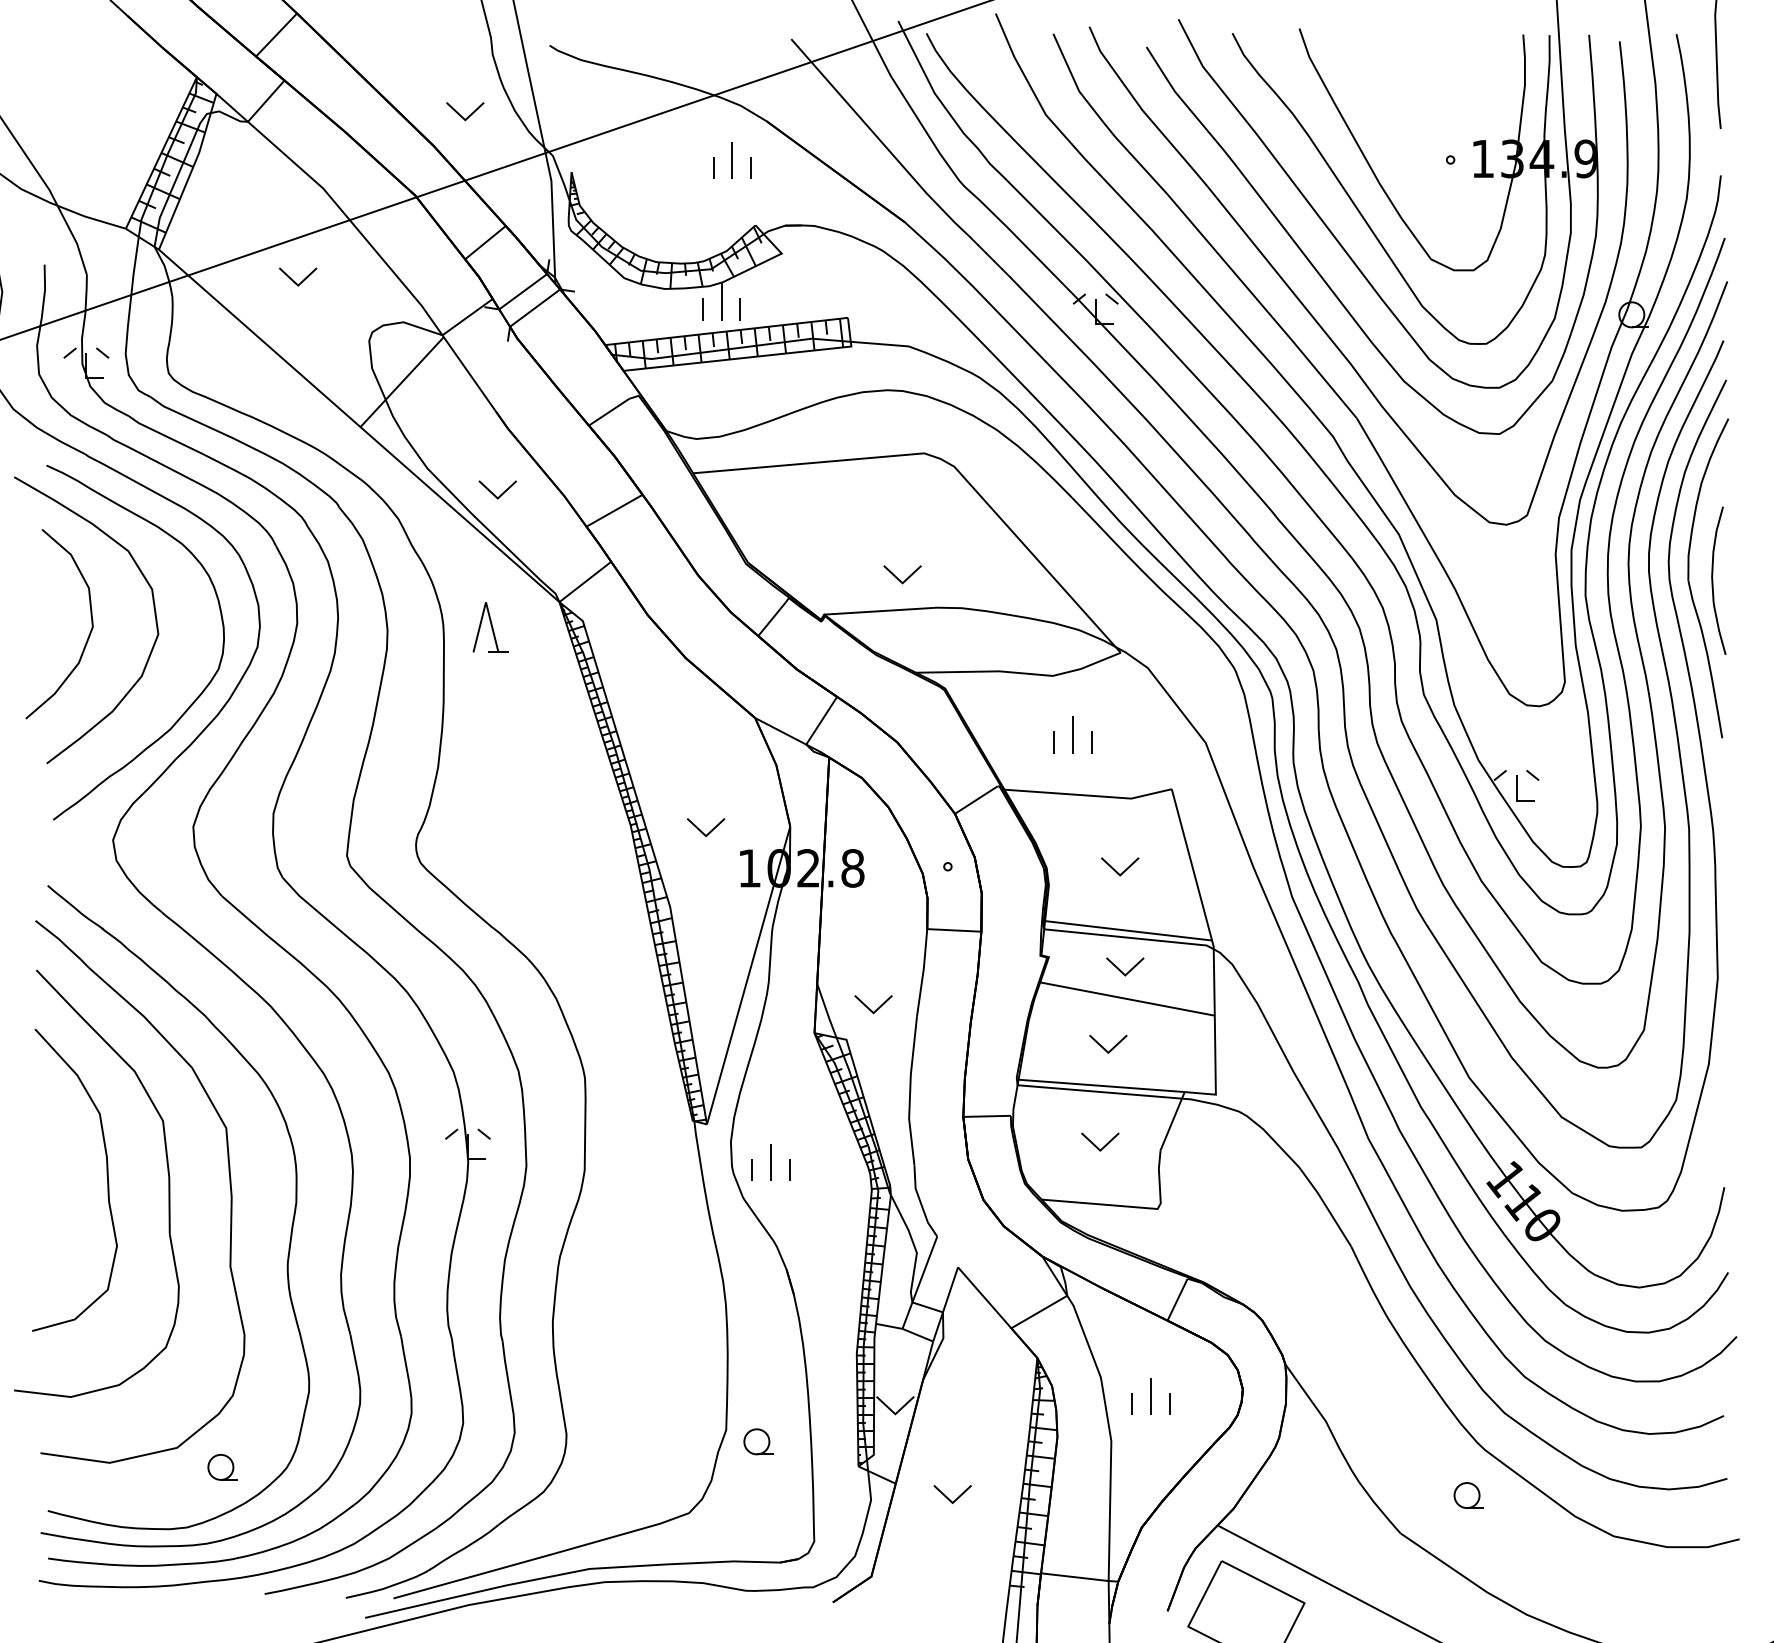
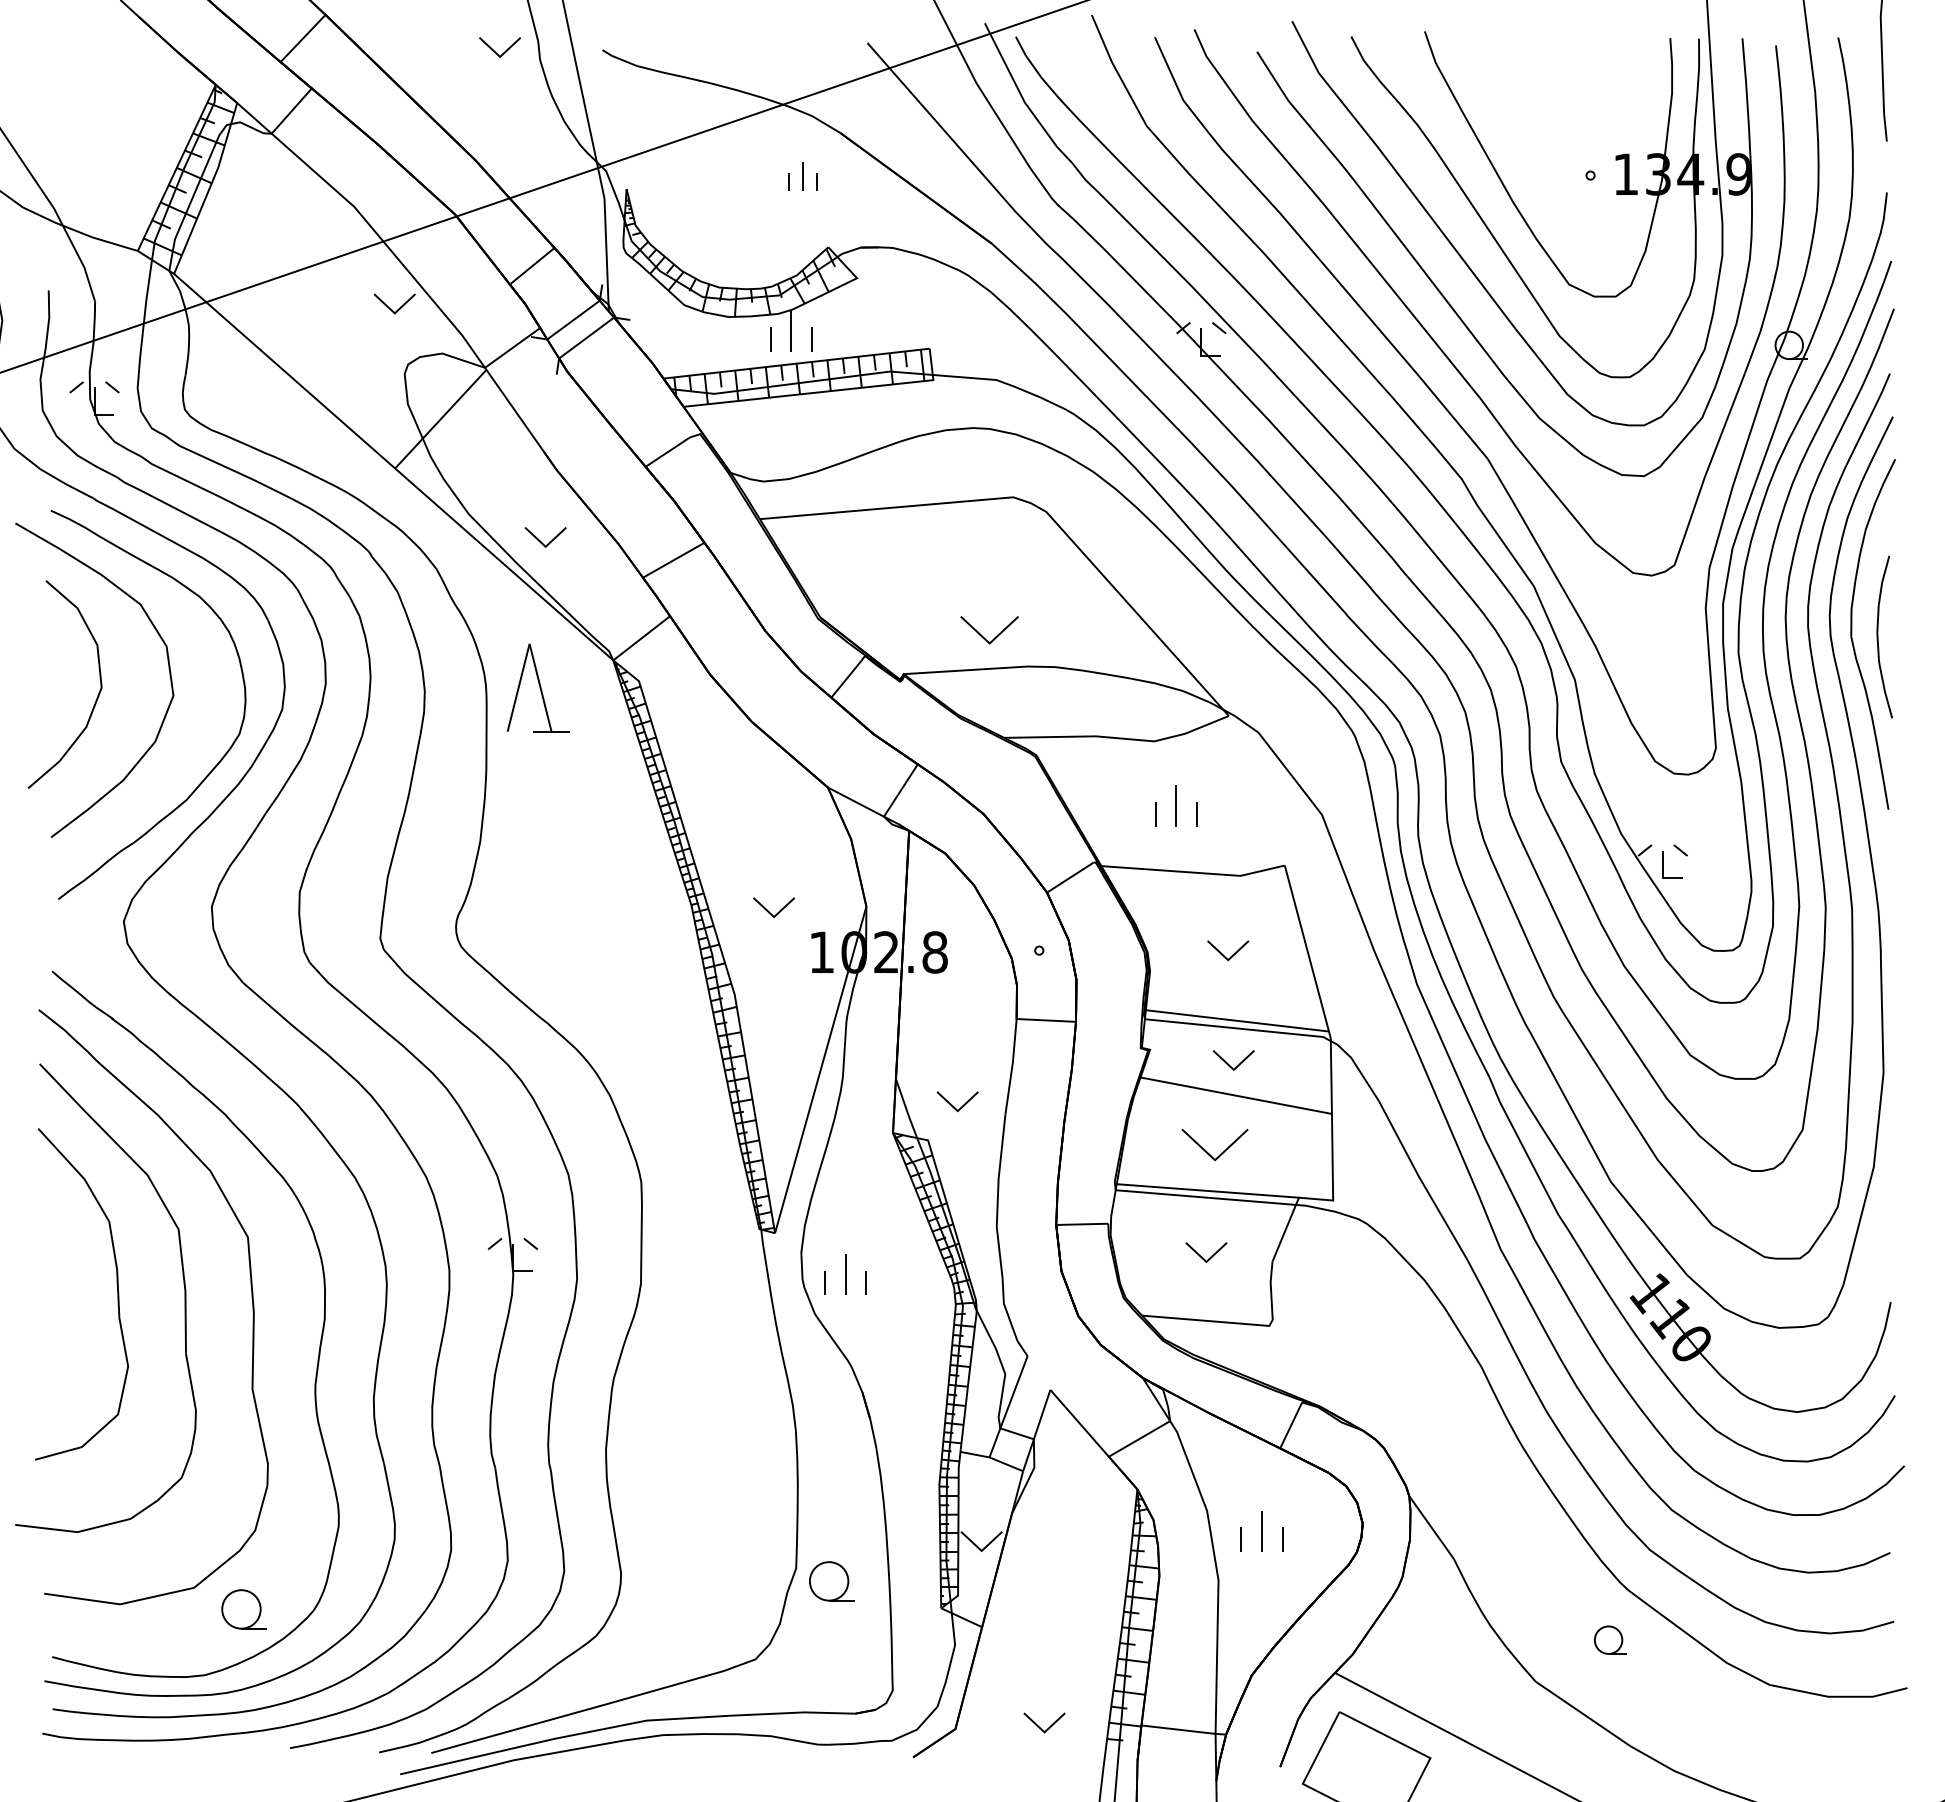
part: (465, 111) -> (500, 47), moved
part: (731, 160) -> (802, 176), size x0.7
part: (297, 276) -> (394, 303), moved
part: (902, 574) -> (989, 630), size x1.4
part: (490, 627) -> (537, 688), size x1.6
part: (1108, 1044) -> (1215, 1145), size x1.6
part: (758, 1441) -> (831, 1580), size x1.4
part: (222, 1466) -> (243, 1608), size x1.4
part: (948, 1497) -> (1039, 1726), moved

